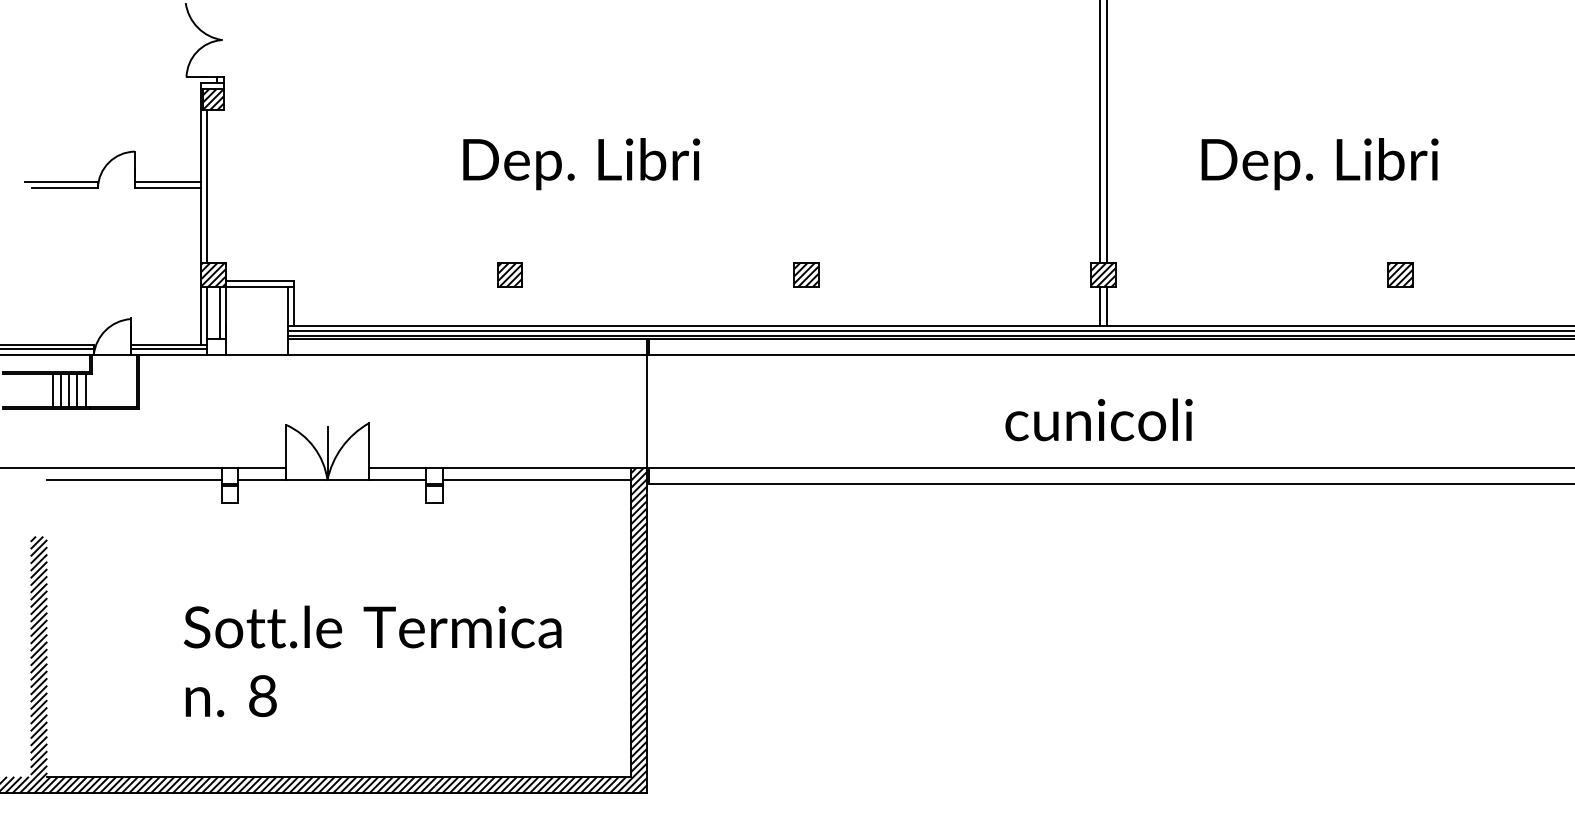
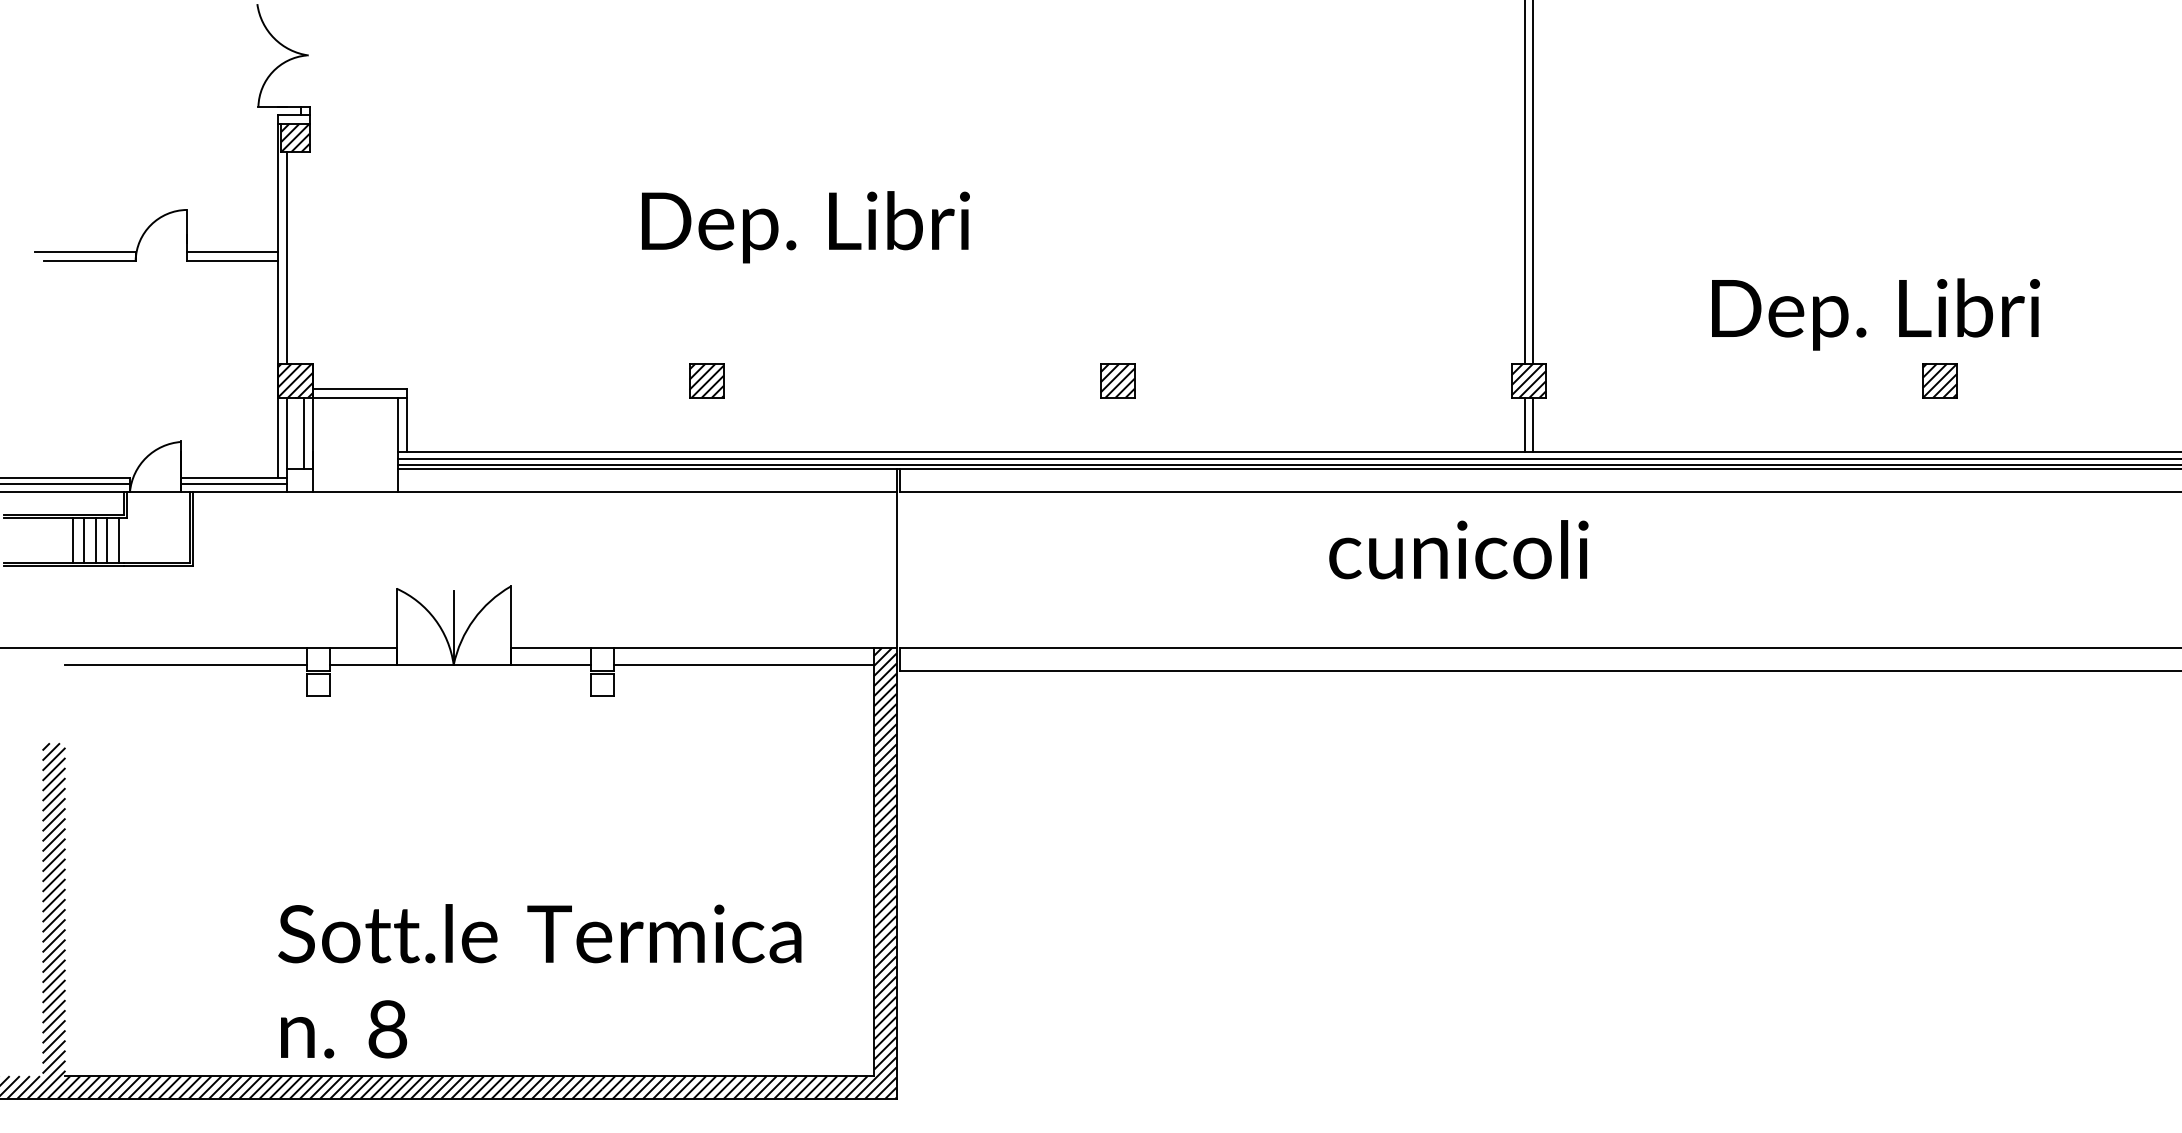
text: (1319, 164) -> (1875, 315), moved
text: (1098, 419) -> (1458, 549), moved
text: (372, 661) -> (539, 981), moved

